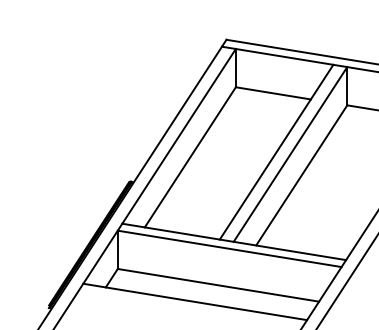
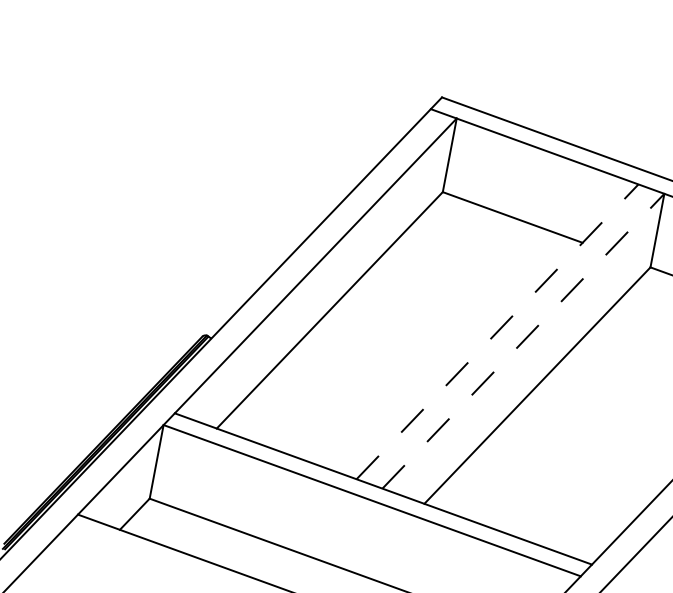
line: (276, 151) -> (497, 330), solid -> dashed
line: (290, 154) -> (523, 341), solid -> dashed

